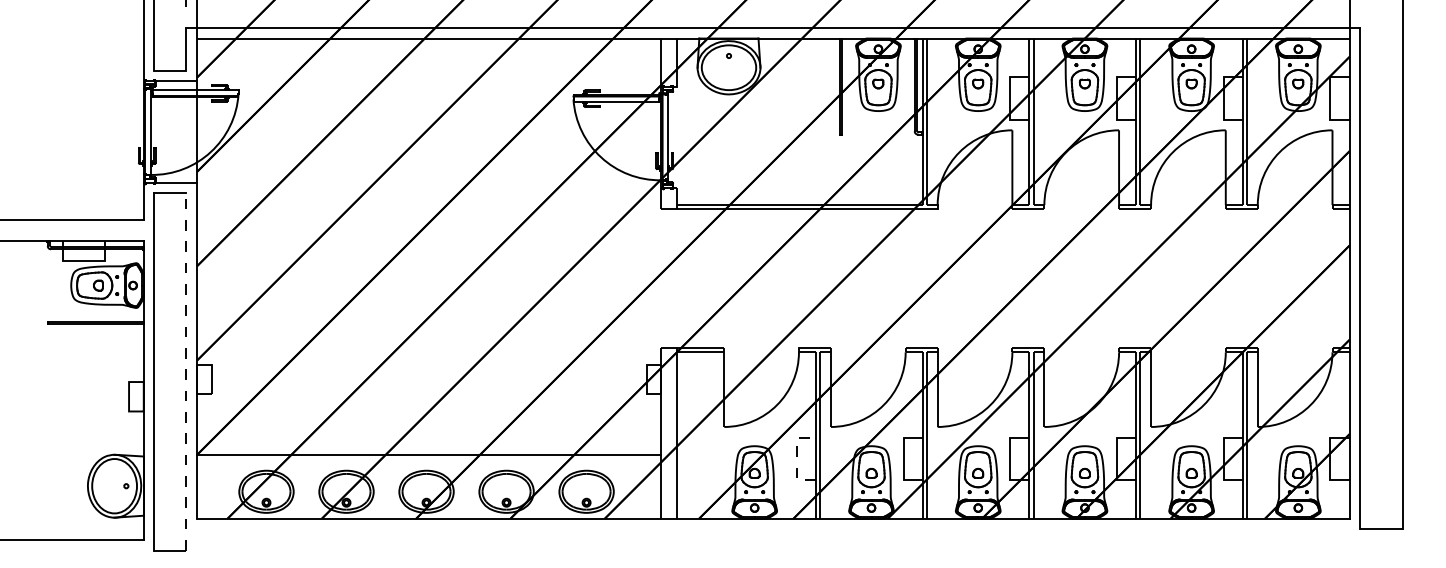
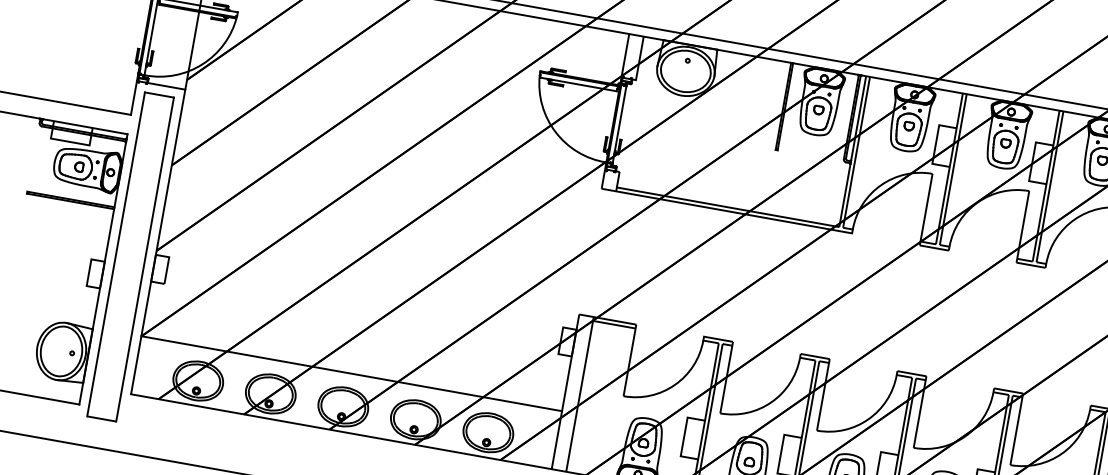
line: (186, 372) -> (145, 260), dashed -> solid
line: (796, 458) -> (683, 436), dashed -> solid

